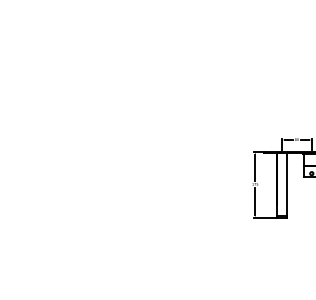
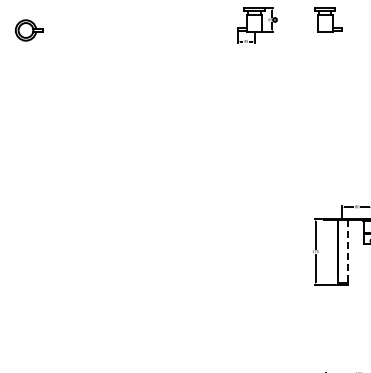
line: (287, 184) -> (347, 251), solid -> dashed

